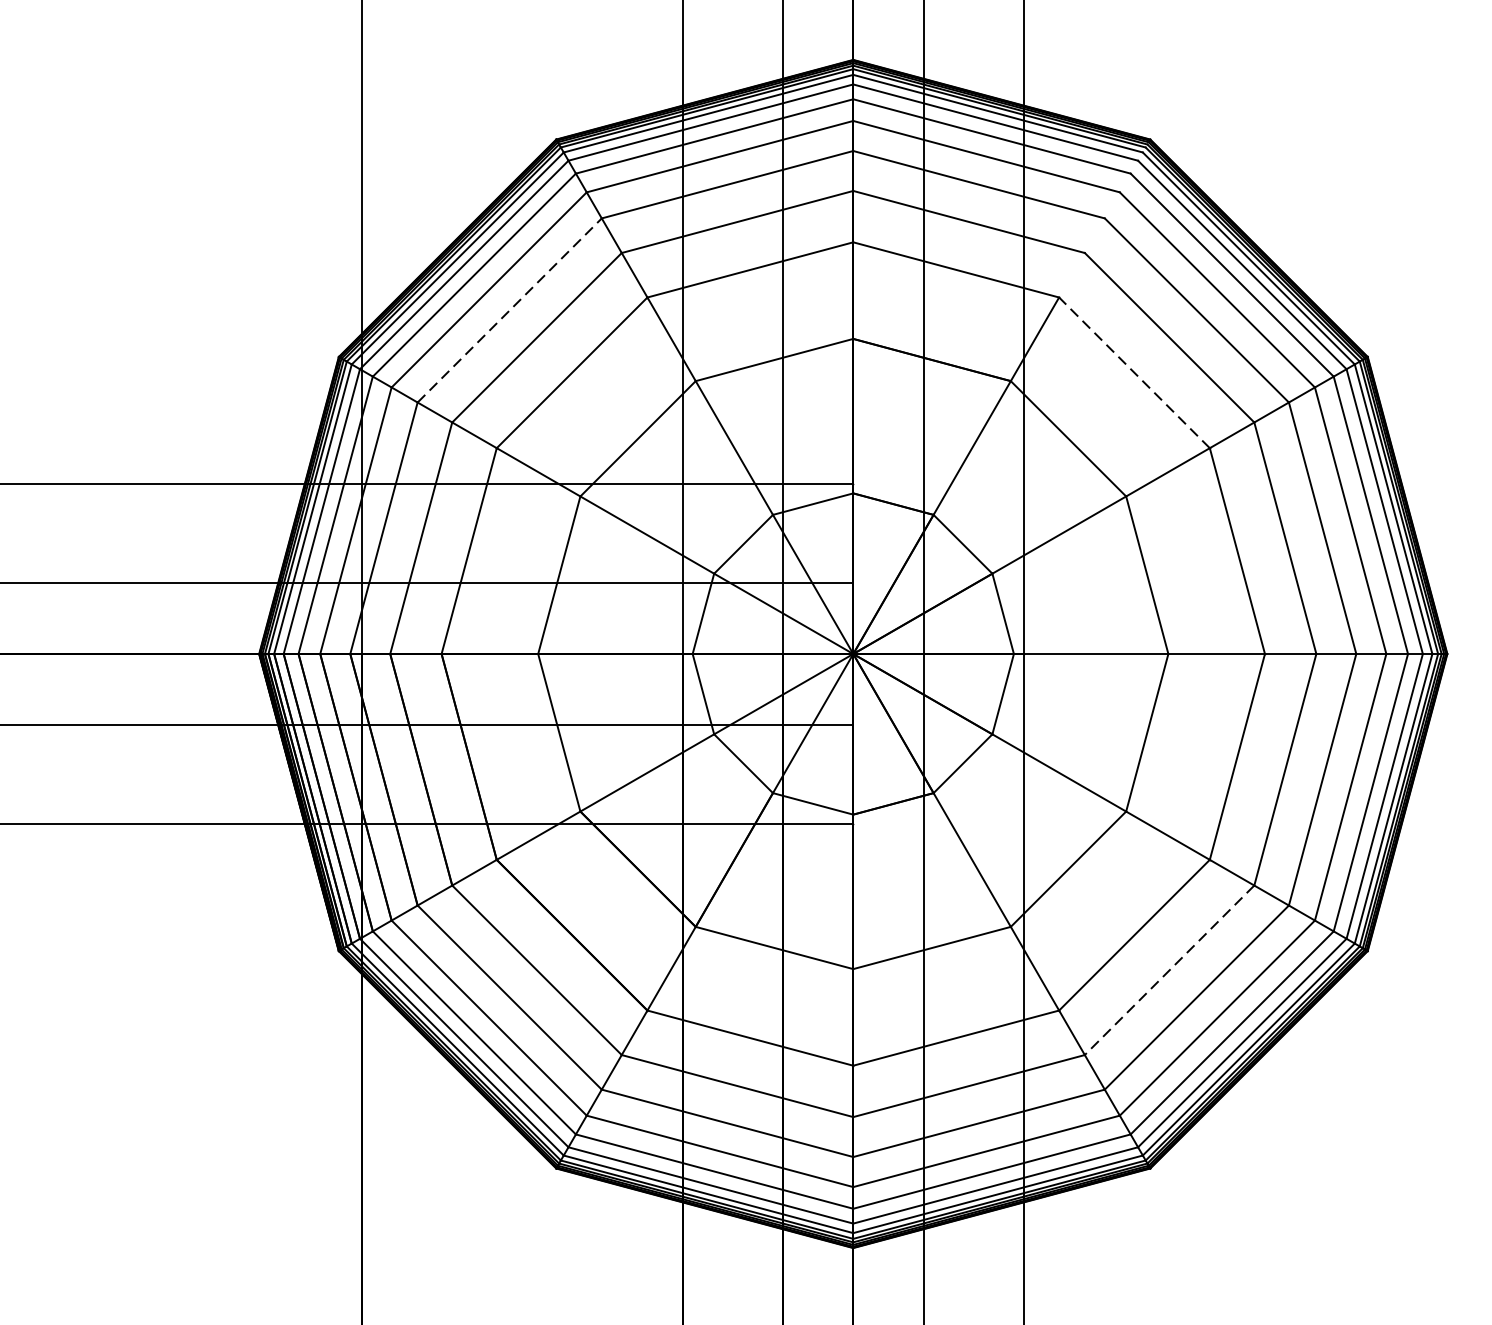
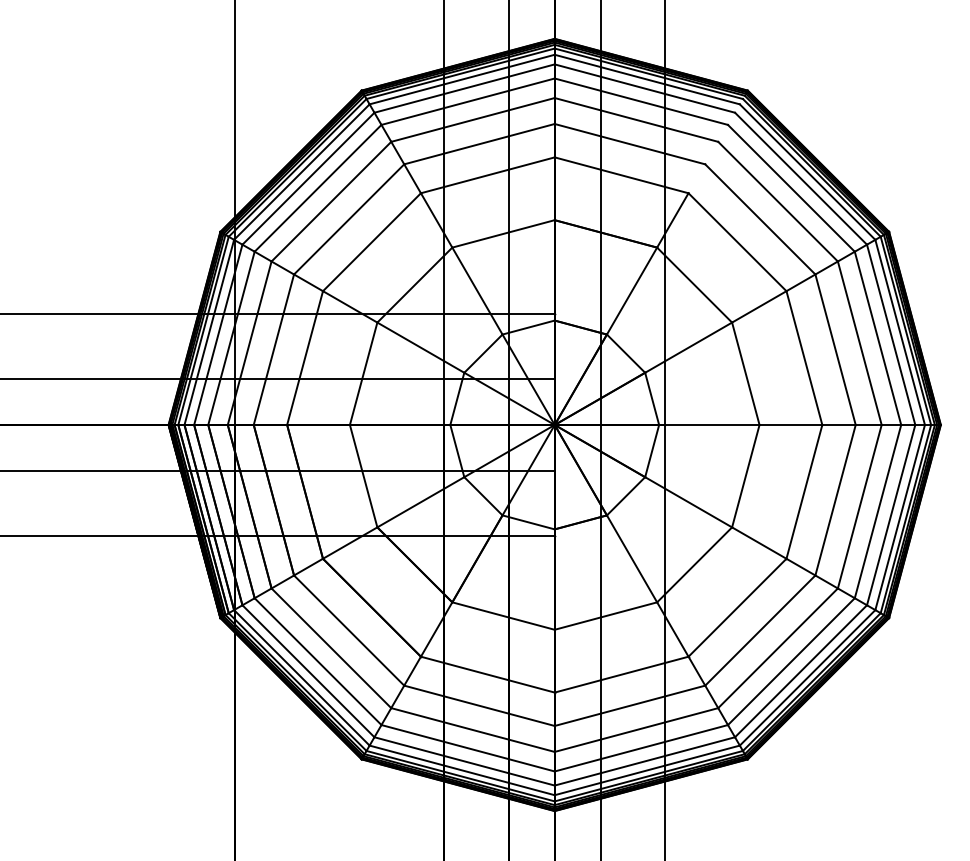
line: (509, 310) -> (331, 201), dashed -> solid
line: (1134, 371) -> (737, 241), dashed -> solid
line: (1169, 970) -> (760, 630), dashed -> solid

